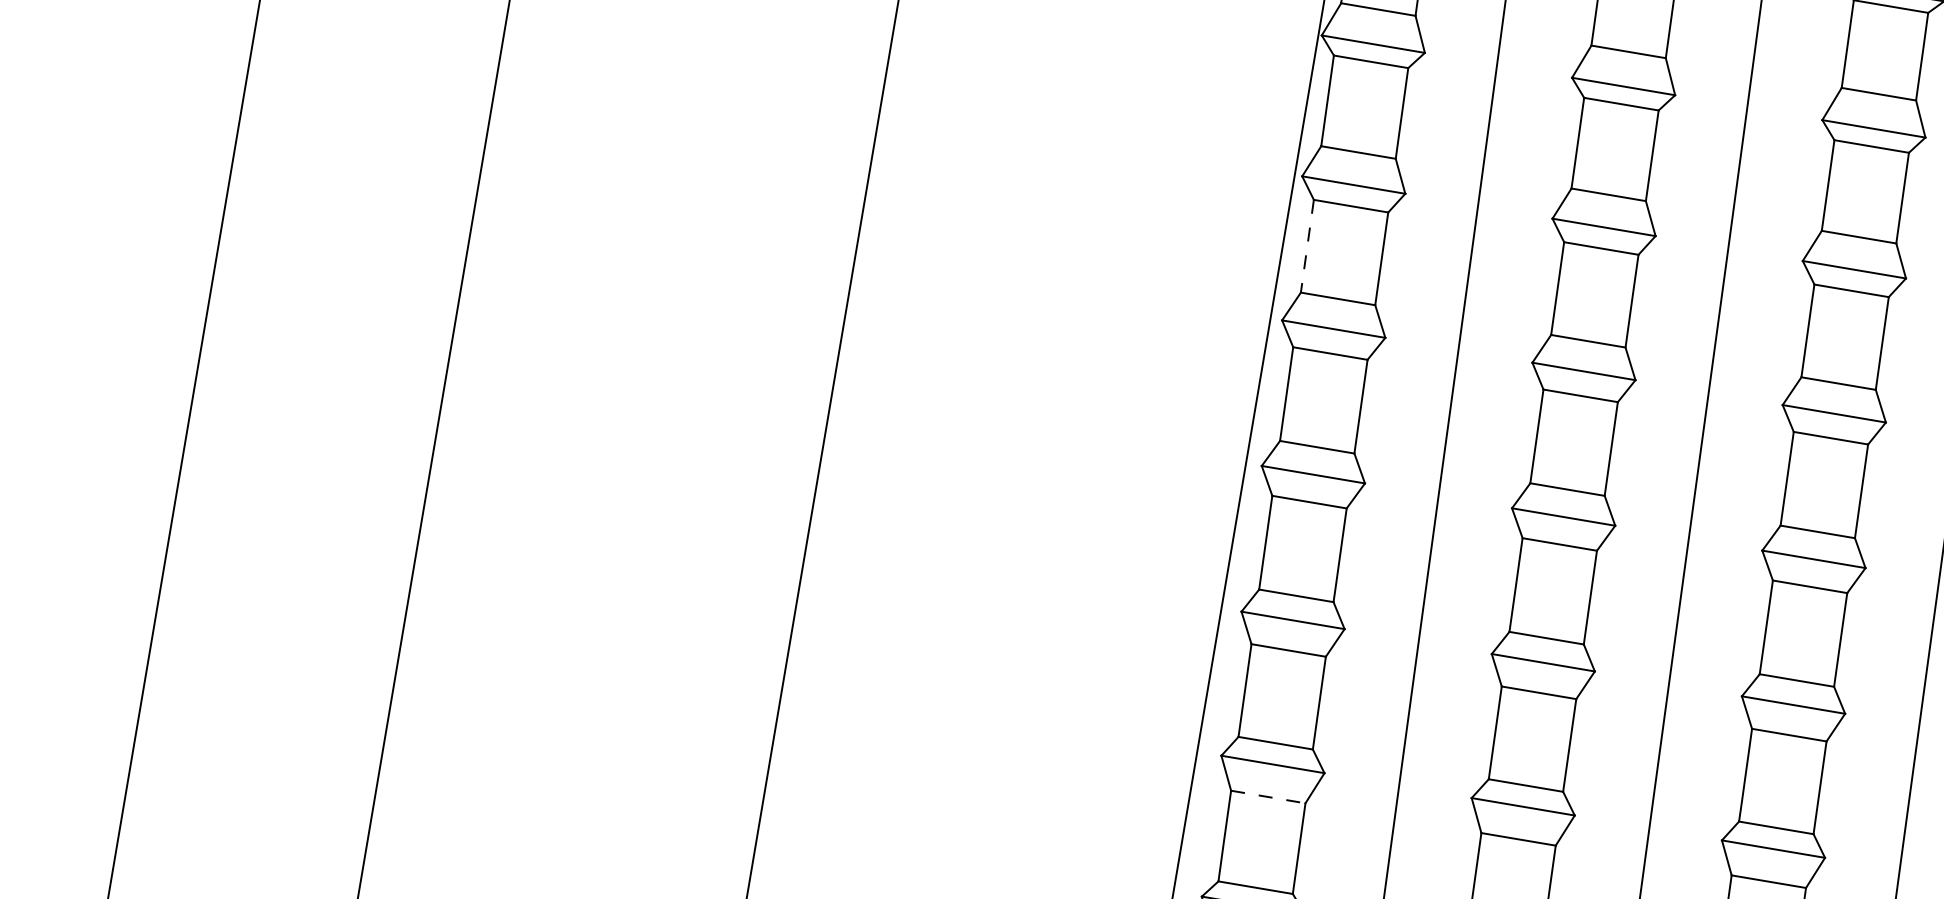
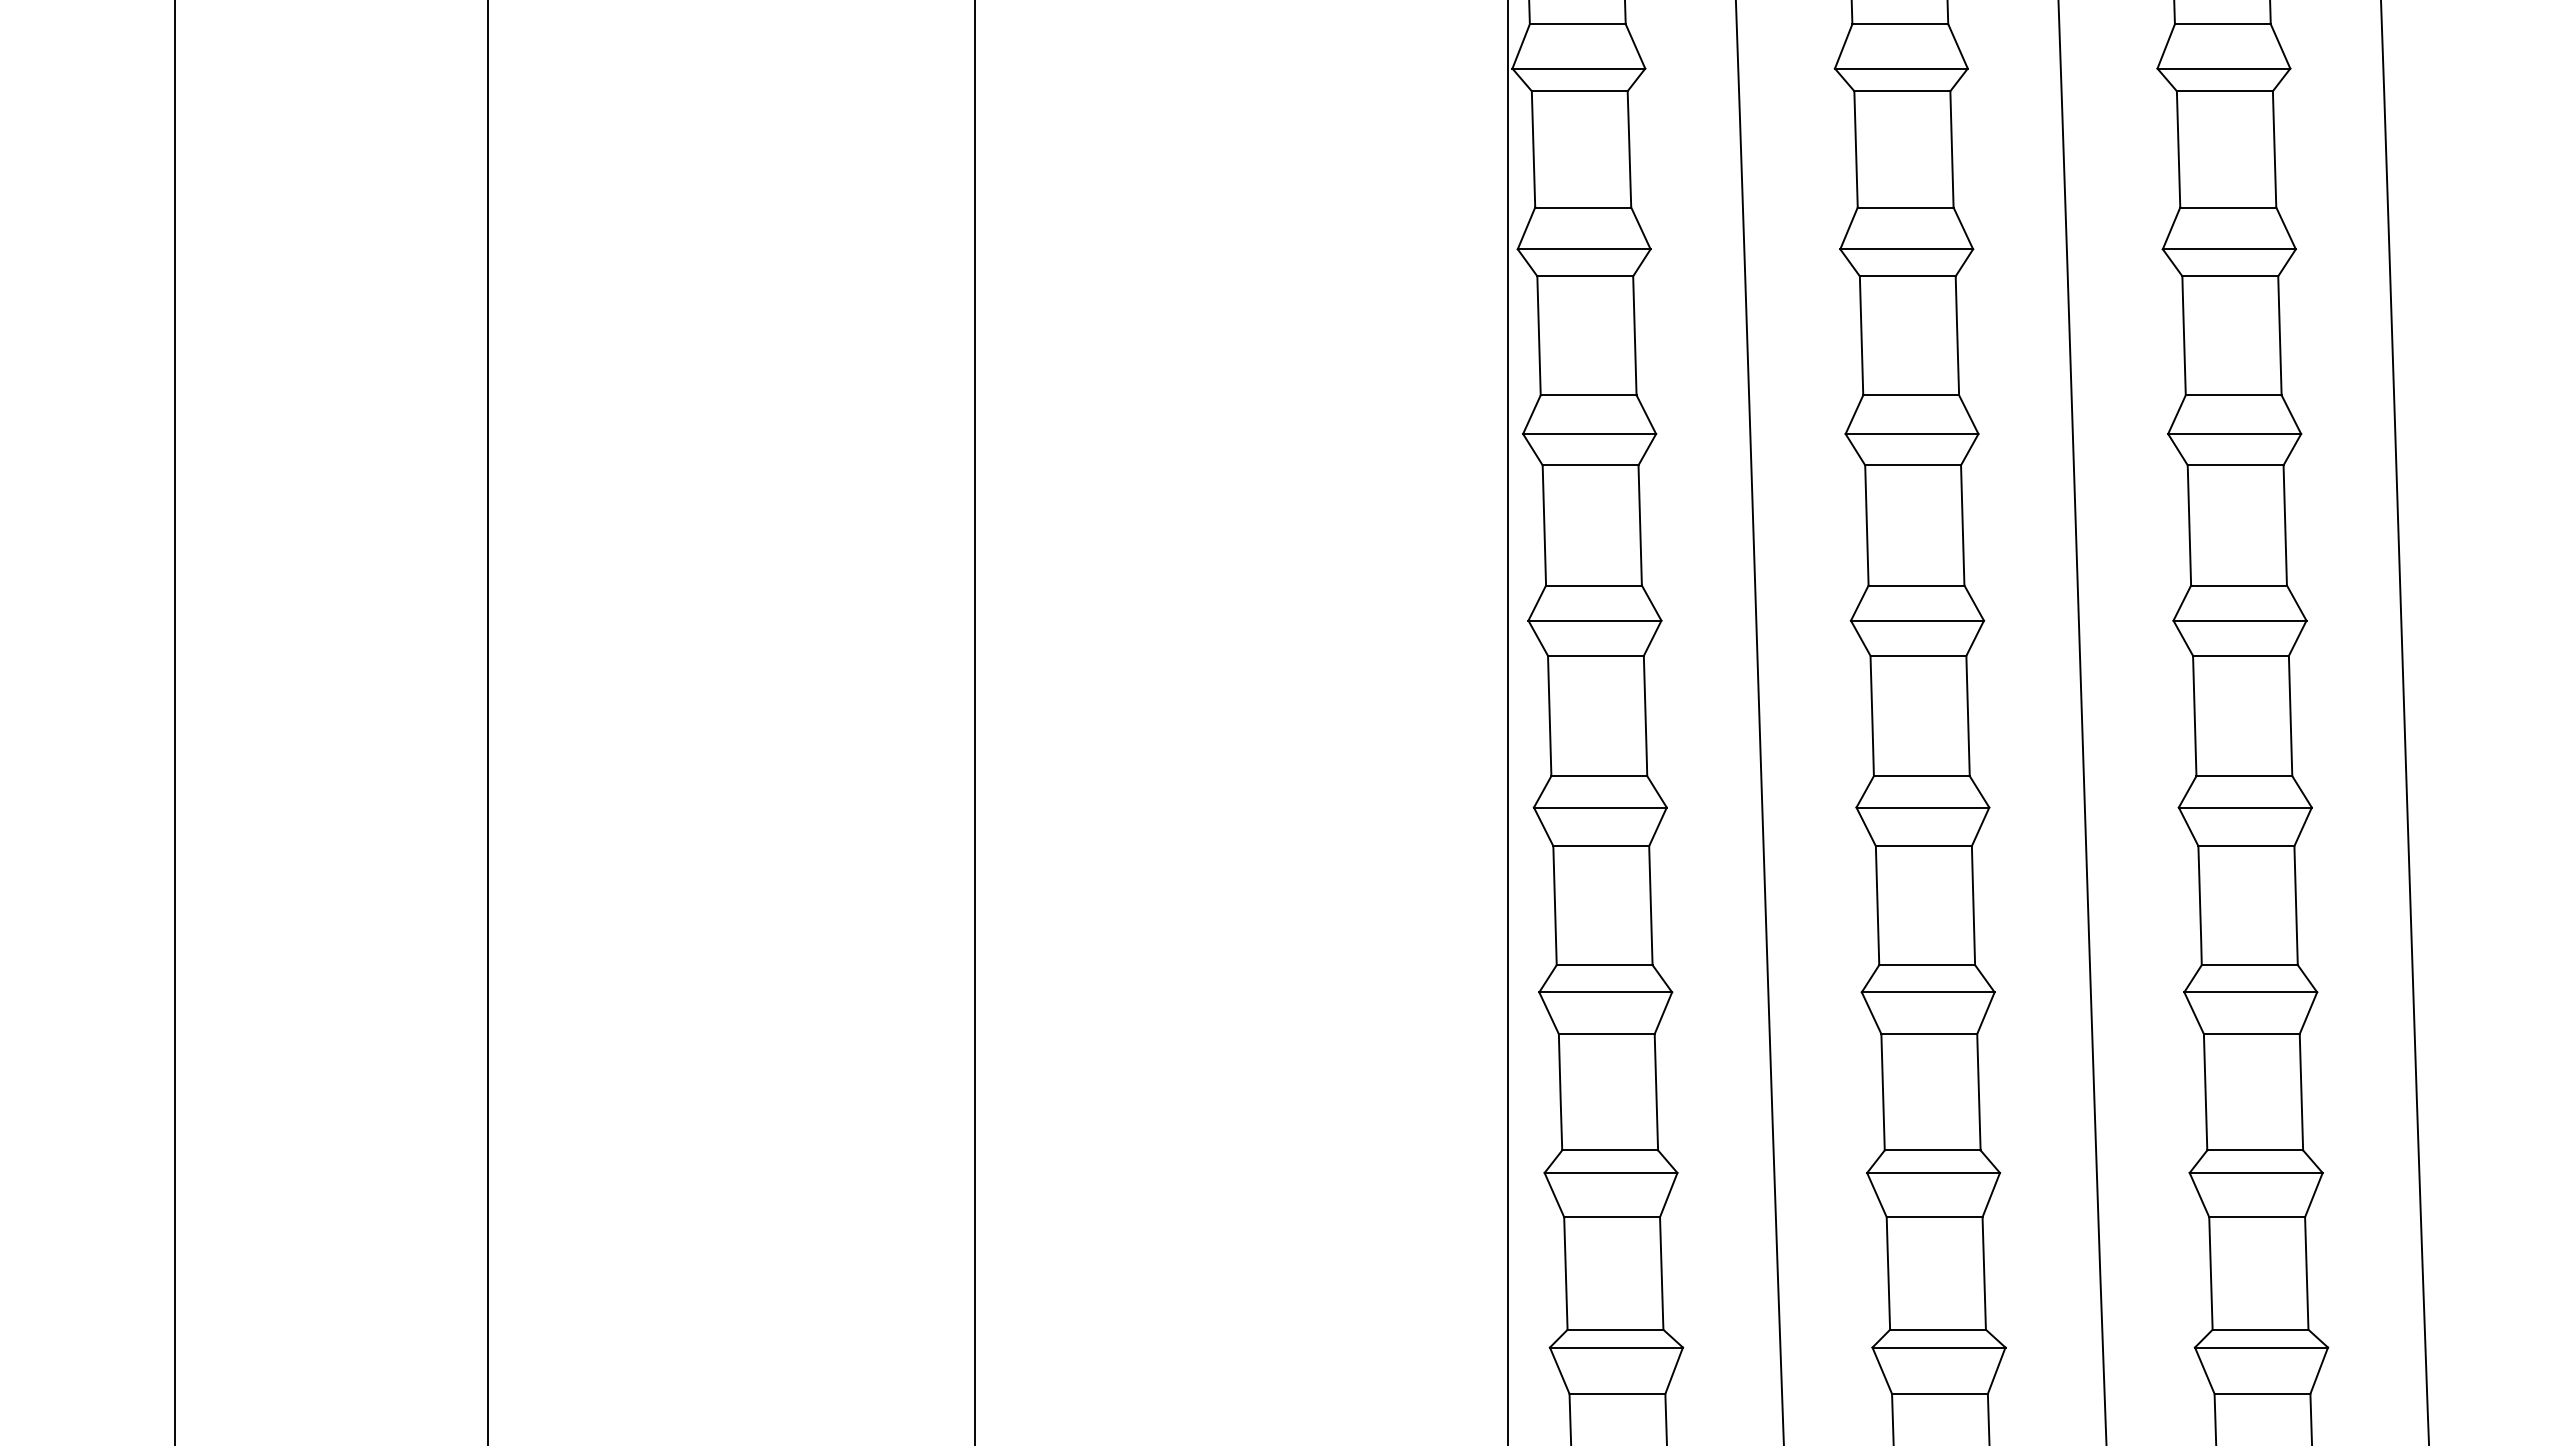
line: (1307, 246) -> (1539, 336), dashed -> solid
line: (1268, 797) -> (1606, 1034), dashed -> solid

